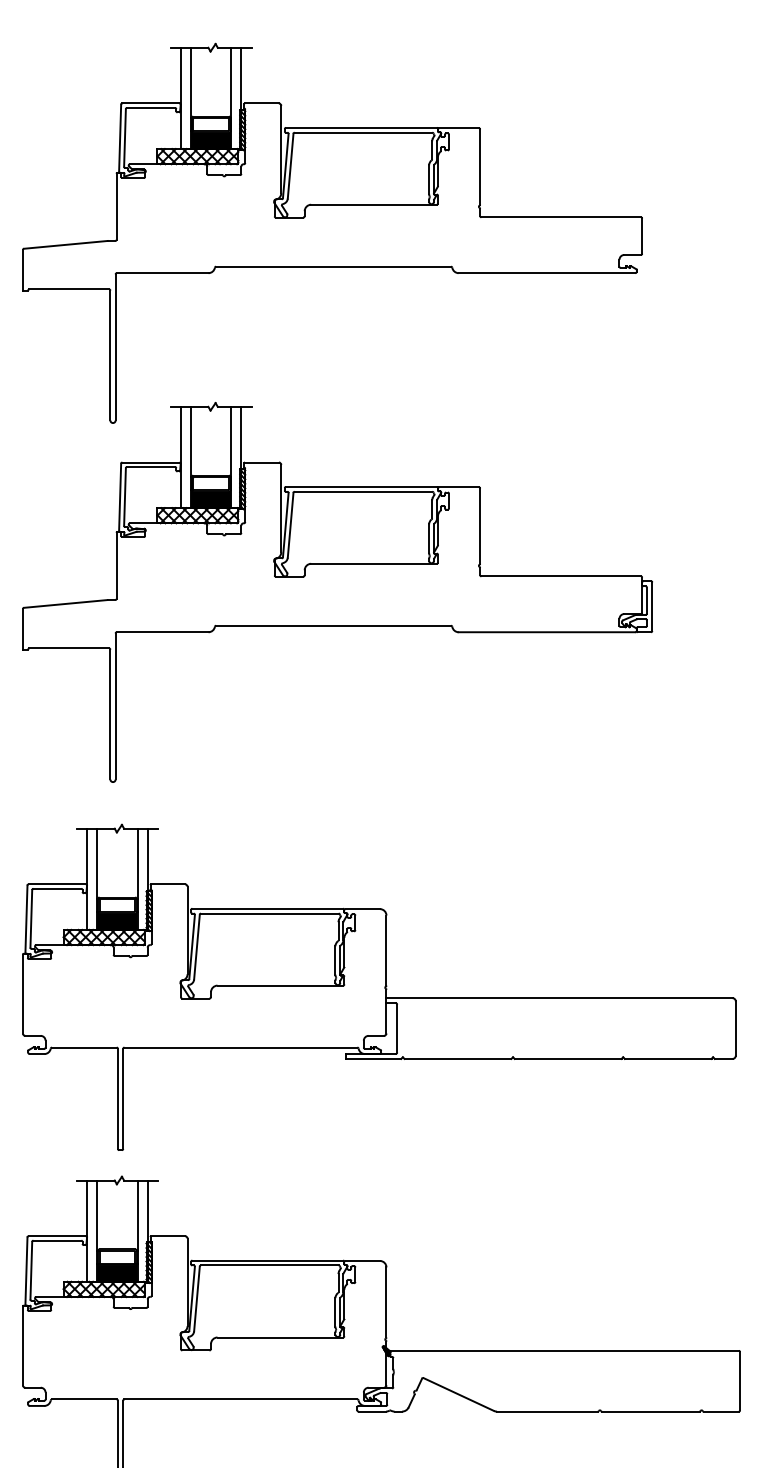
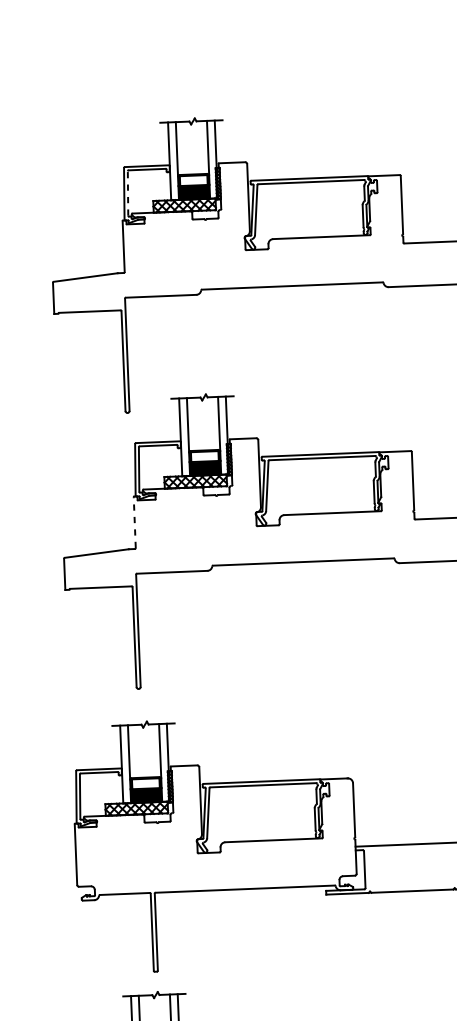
line: (125, 137) -> (128, 193), solid -> dashed
line: (116, 565) -> (134, 522), solid -> dashed

